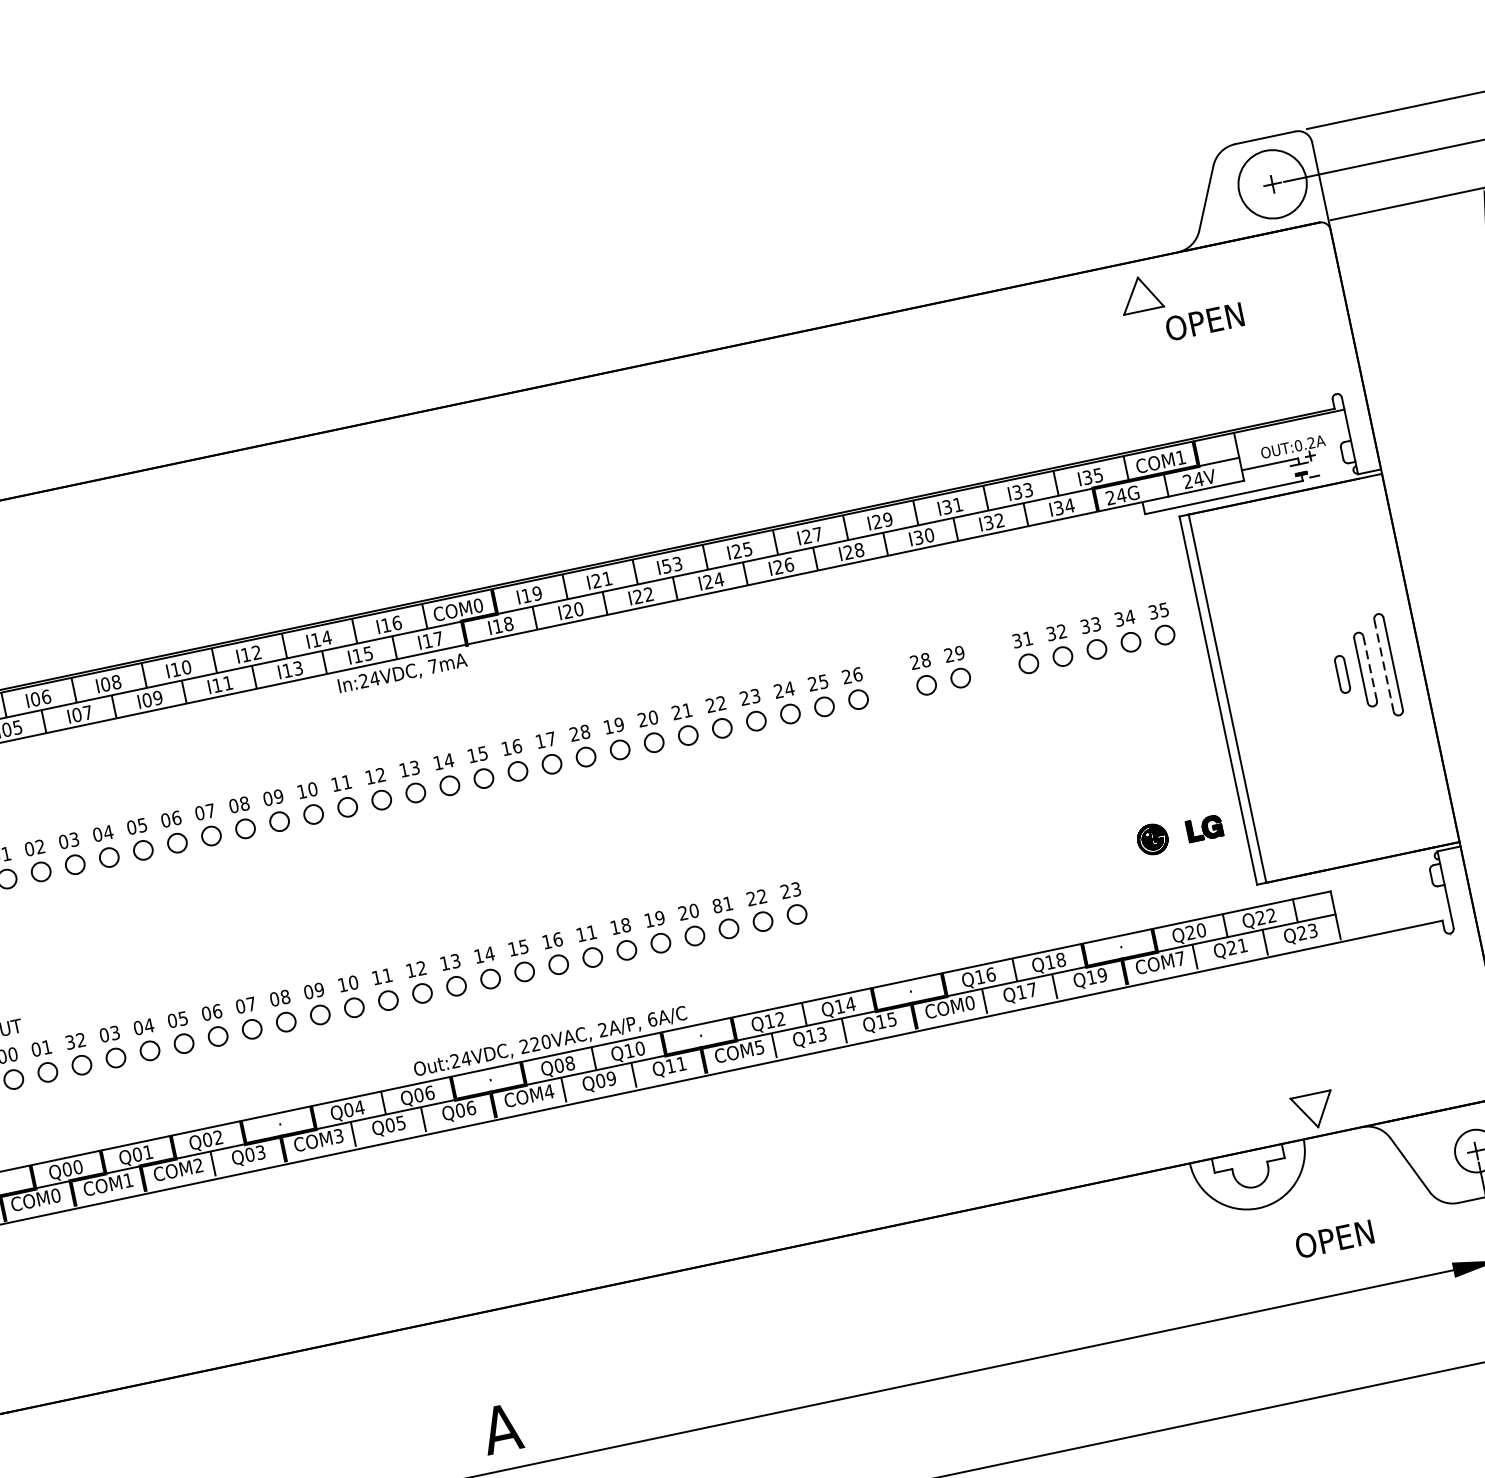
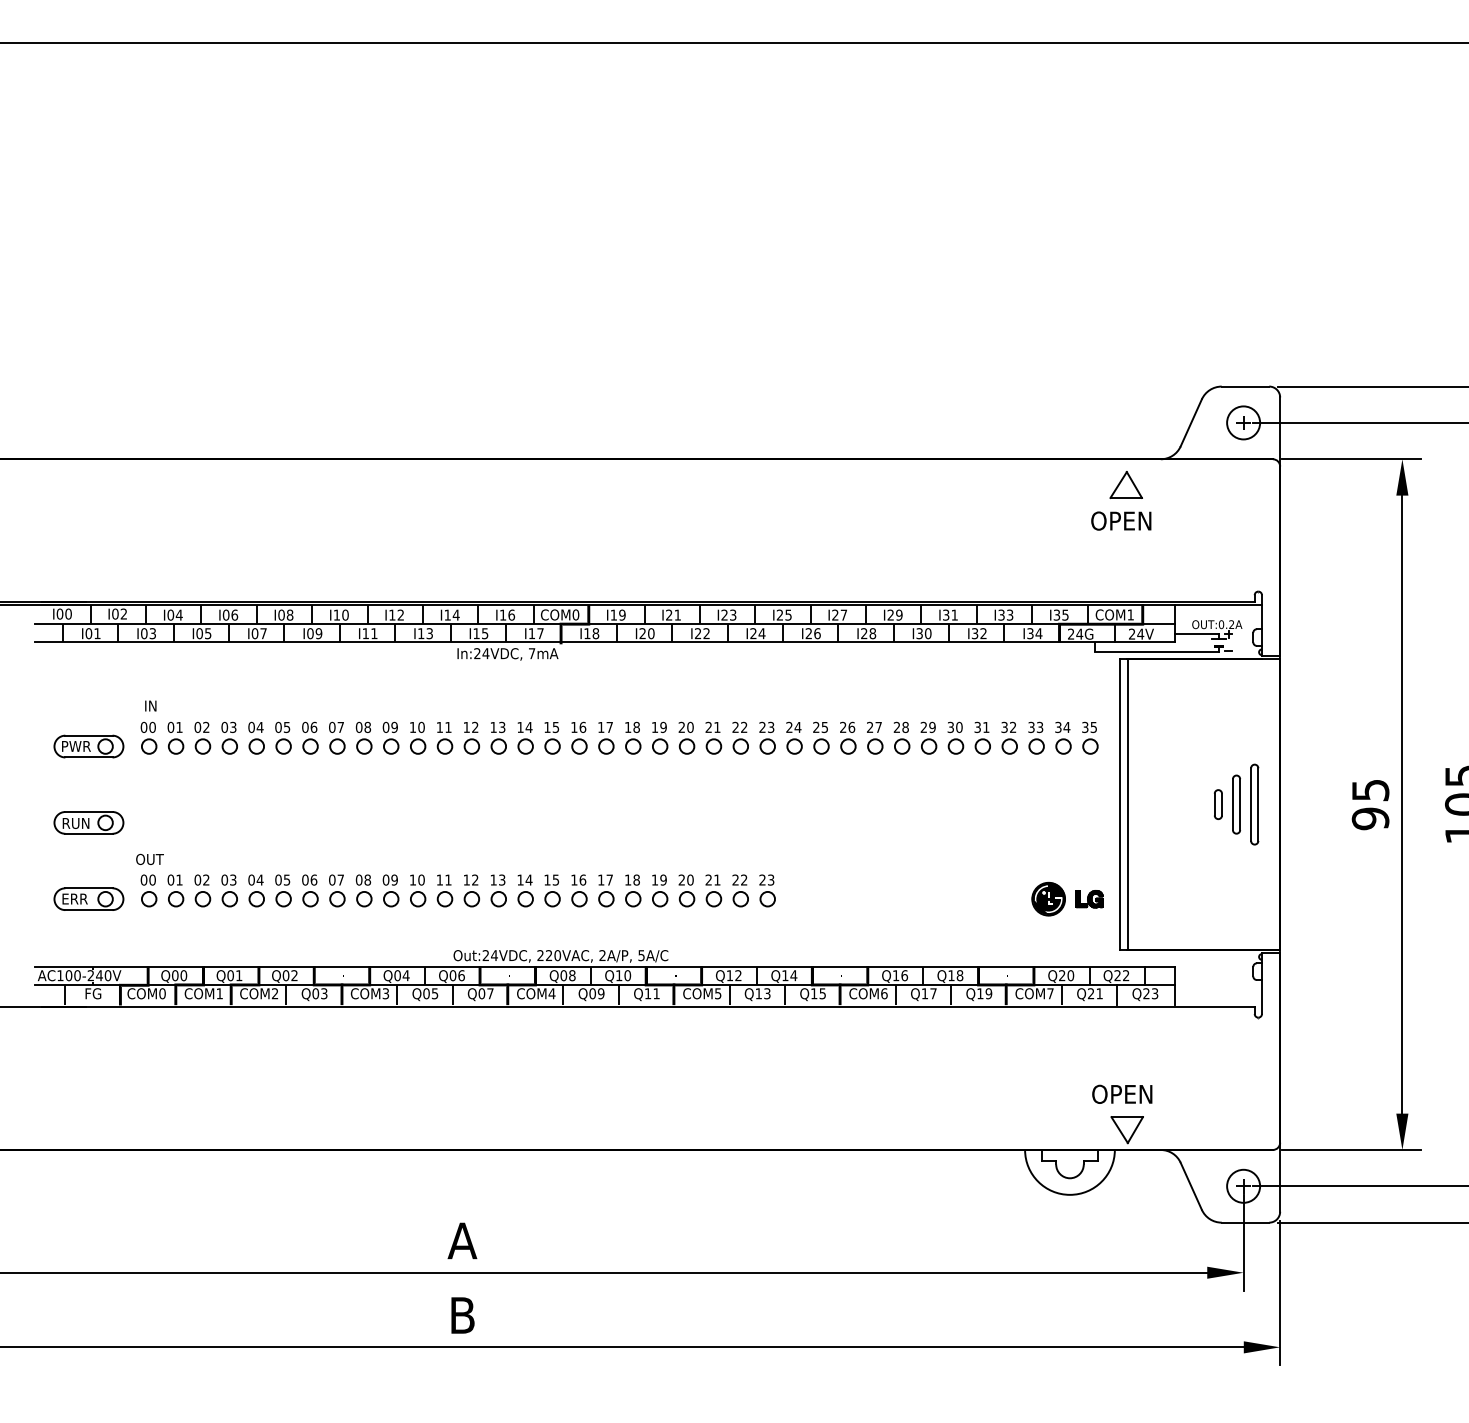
circle: (1272, 183) -> (1243, 422), size x0.62
text: (1204, 321) -> (1121, 520), moved
text: (666, 565) -> (724, 614), I53 -> I23
part: (991, 659) -> (955, 737), added
line: (1384, 666) -> (1251, 805), dashed -> solid
line: (1370, 669) -> (1240, 805), dashed -> solid
part: (890, 680) -> (875, 737), added
text: (573, 733) -> (627, 726), 28 -> 18
part: (1152, 838) -> (1048, 898), size x1.43
text: (716, 905) -> (708, 879), 81 -> 21
text: (591, 931) -> (609, 879), 11 -> 17
text: (970, 1002) -> (884, 993), COM0 -> COM6
text: (652, 1019) -> (641, 955), 6A/C -> 5A/C
text: (69, 1041) -> (197, 879), 32 -> 02
text: (471, 1107) -> (490, 993), Q06 -> Q07
text: (1334, 1238) -> (1122, 1093), moved

